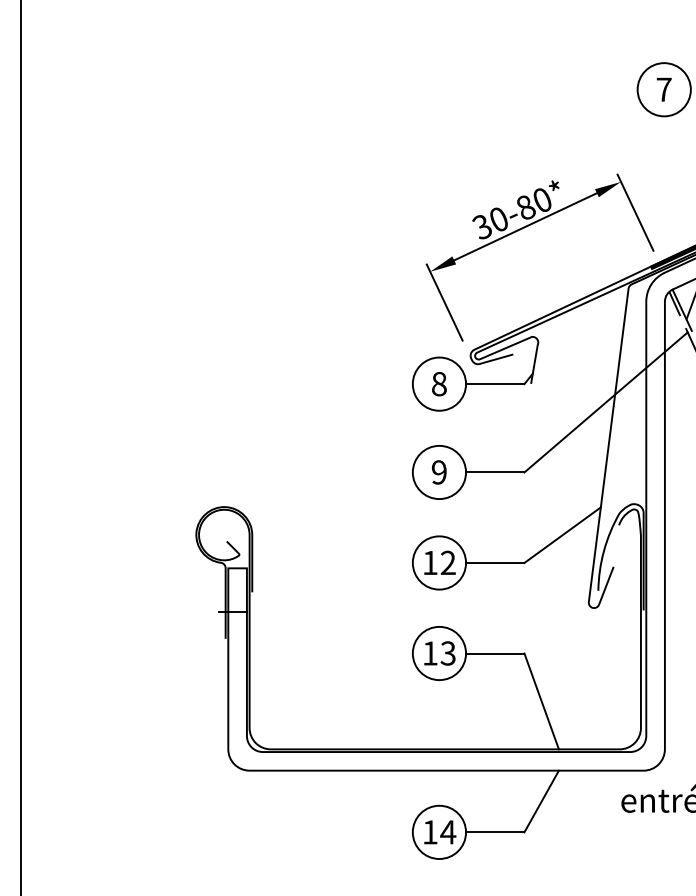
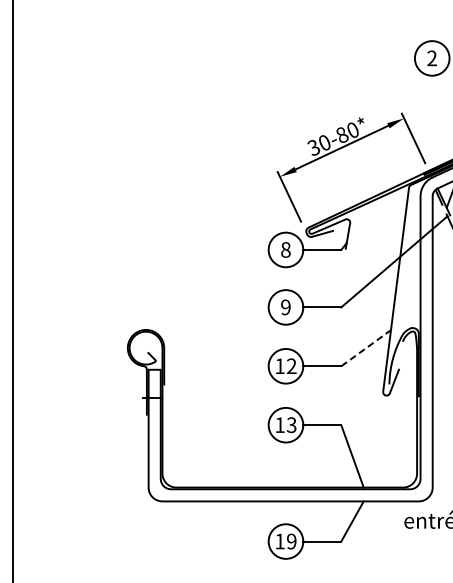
text: (664, 89) -> (432, 58), 7 -> 2
line: (563, 535) -> (366, 348), solid -> dashed
text: (447, 832) -> (291, 541), 14 -> 19

